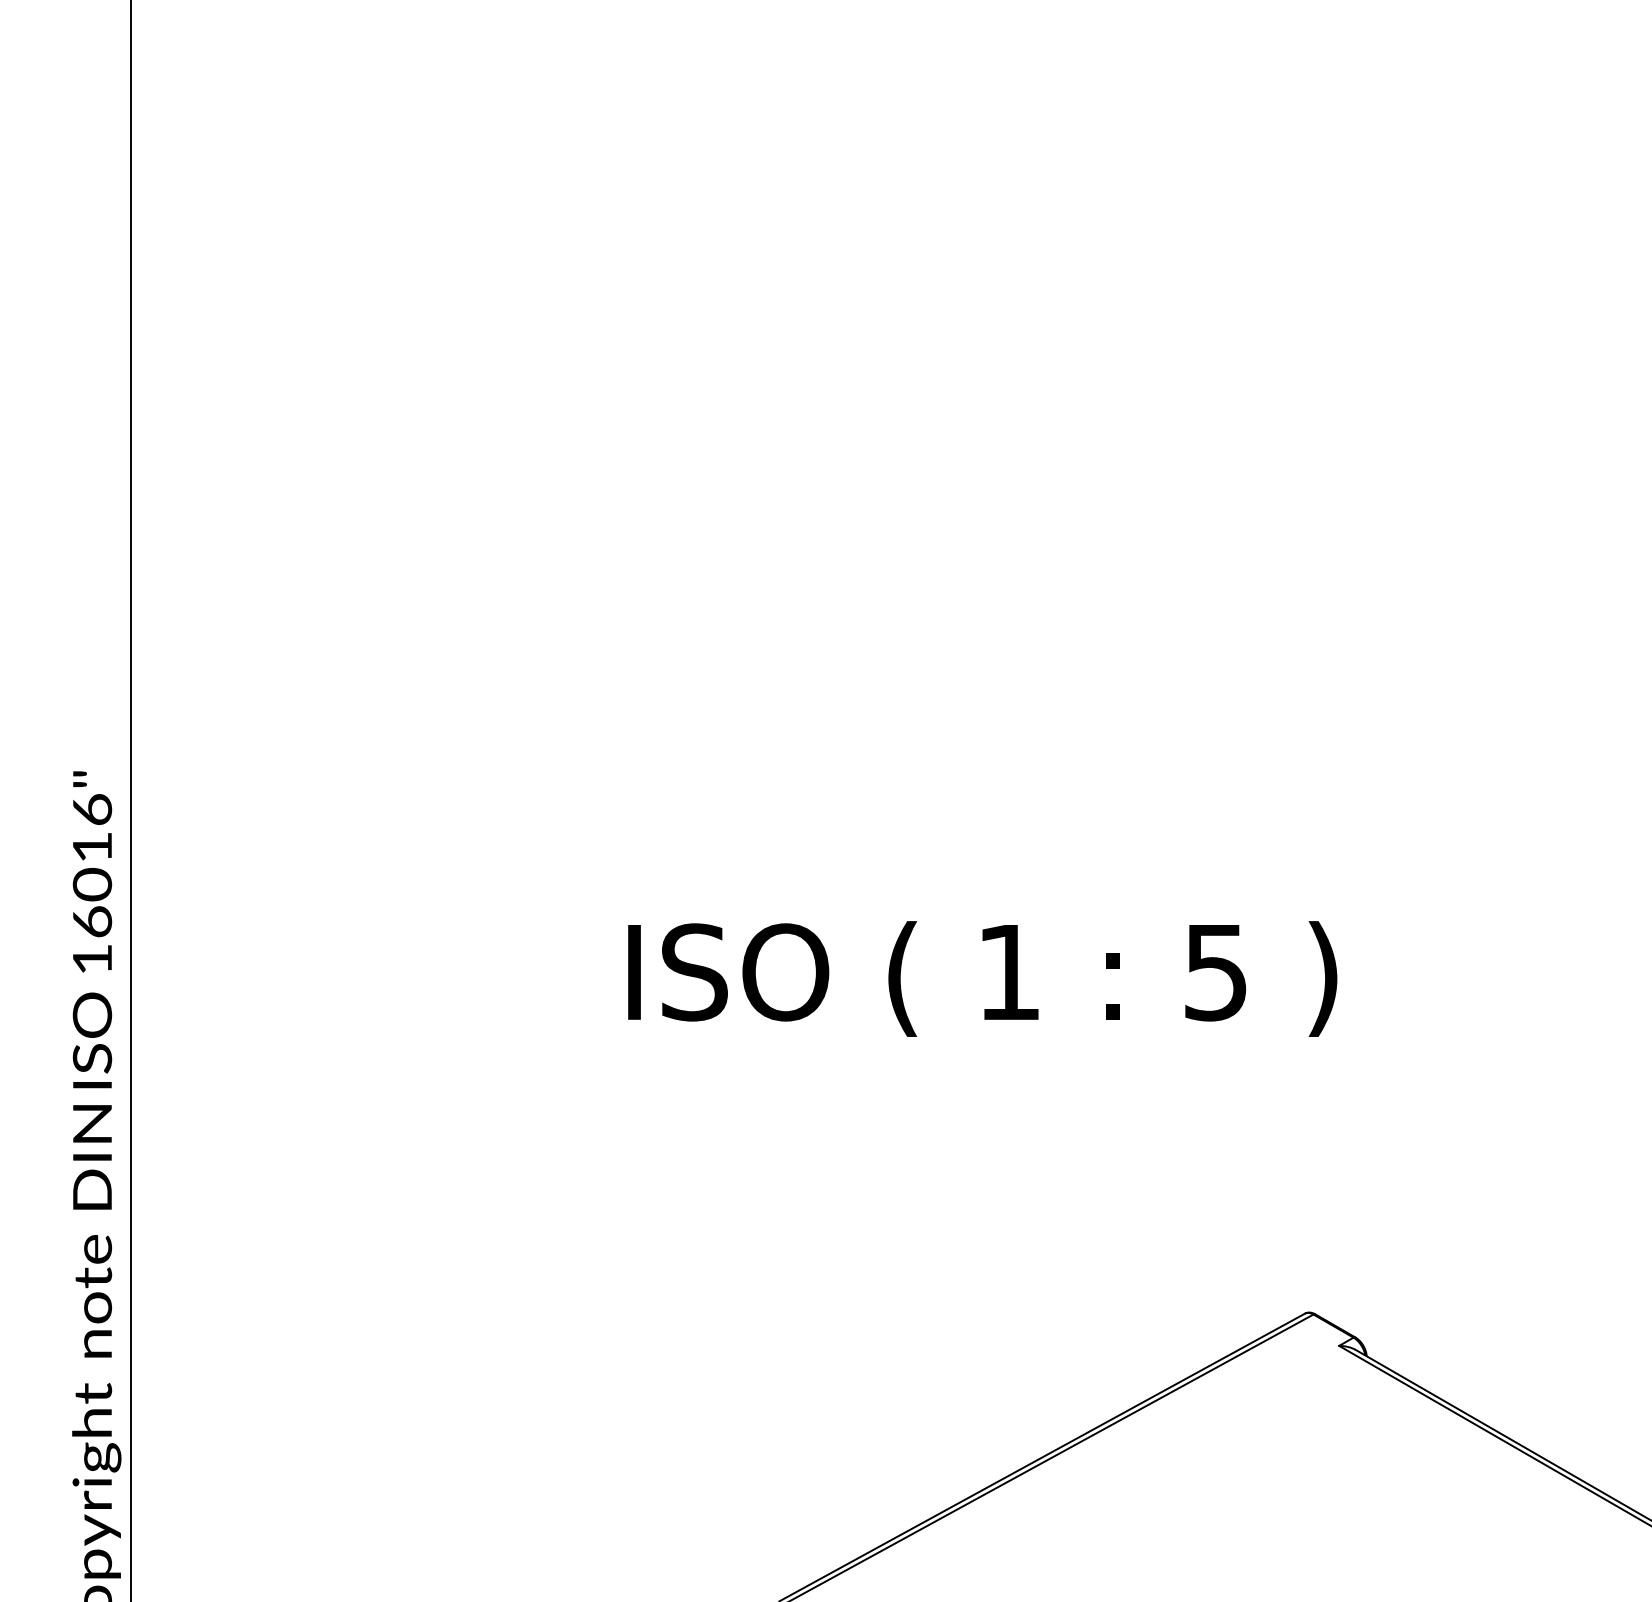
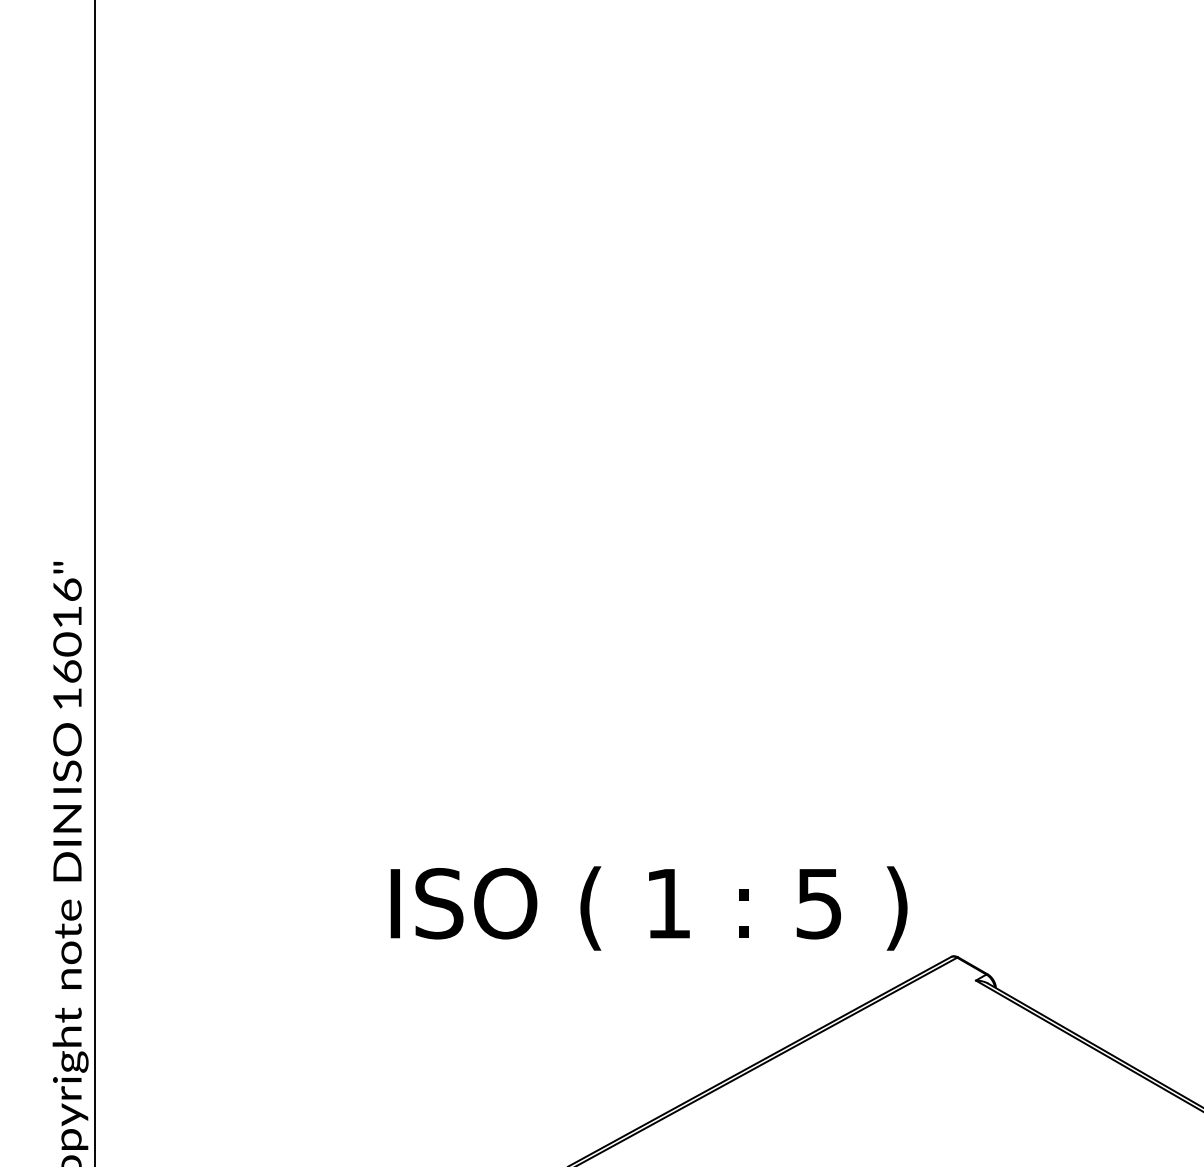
text: (982, 978) -> (649, 908), moved

